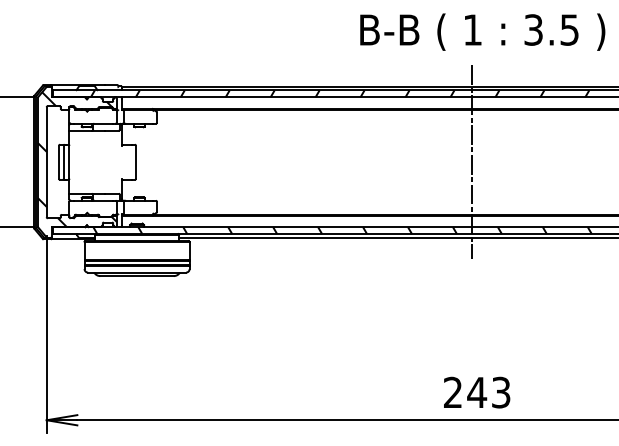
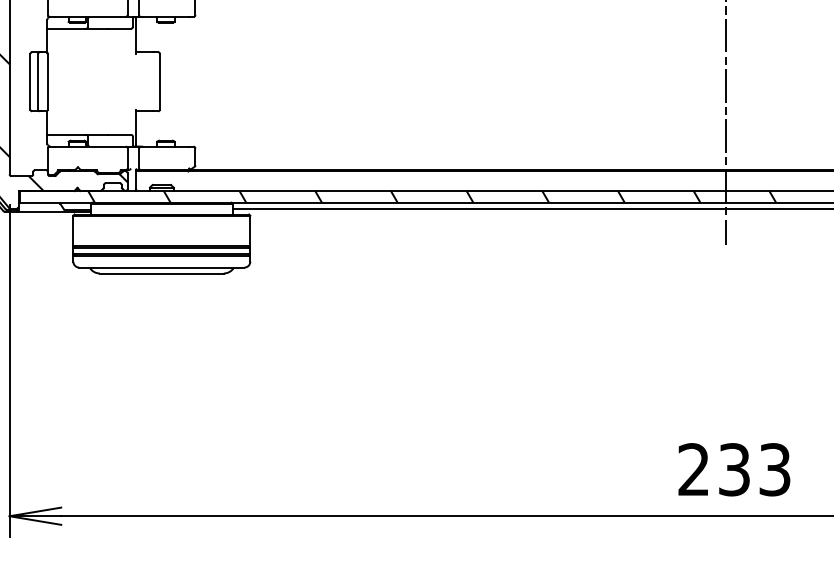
text: (477, 392) -> (735, 469), 243 -> 233

